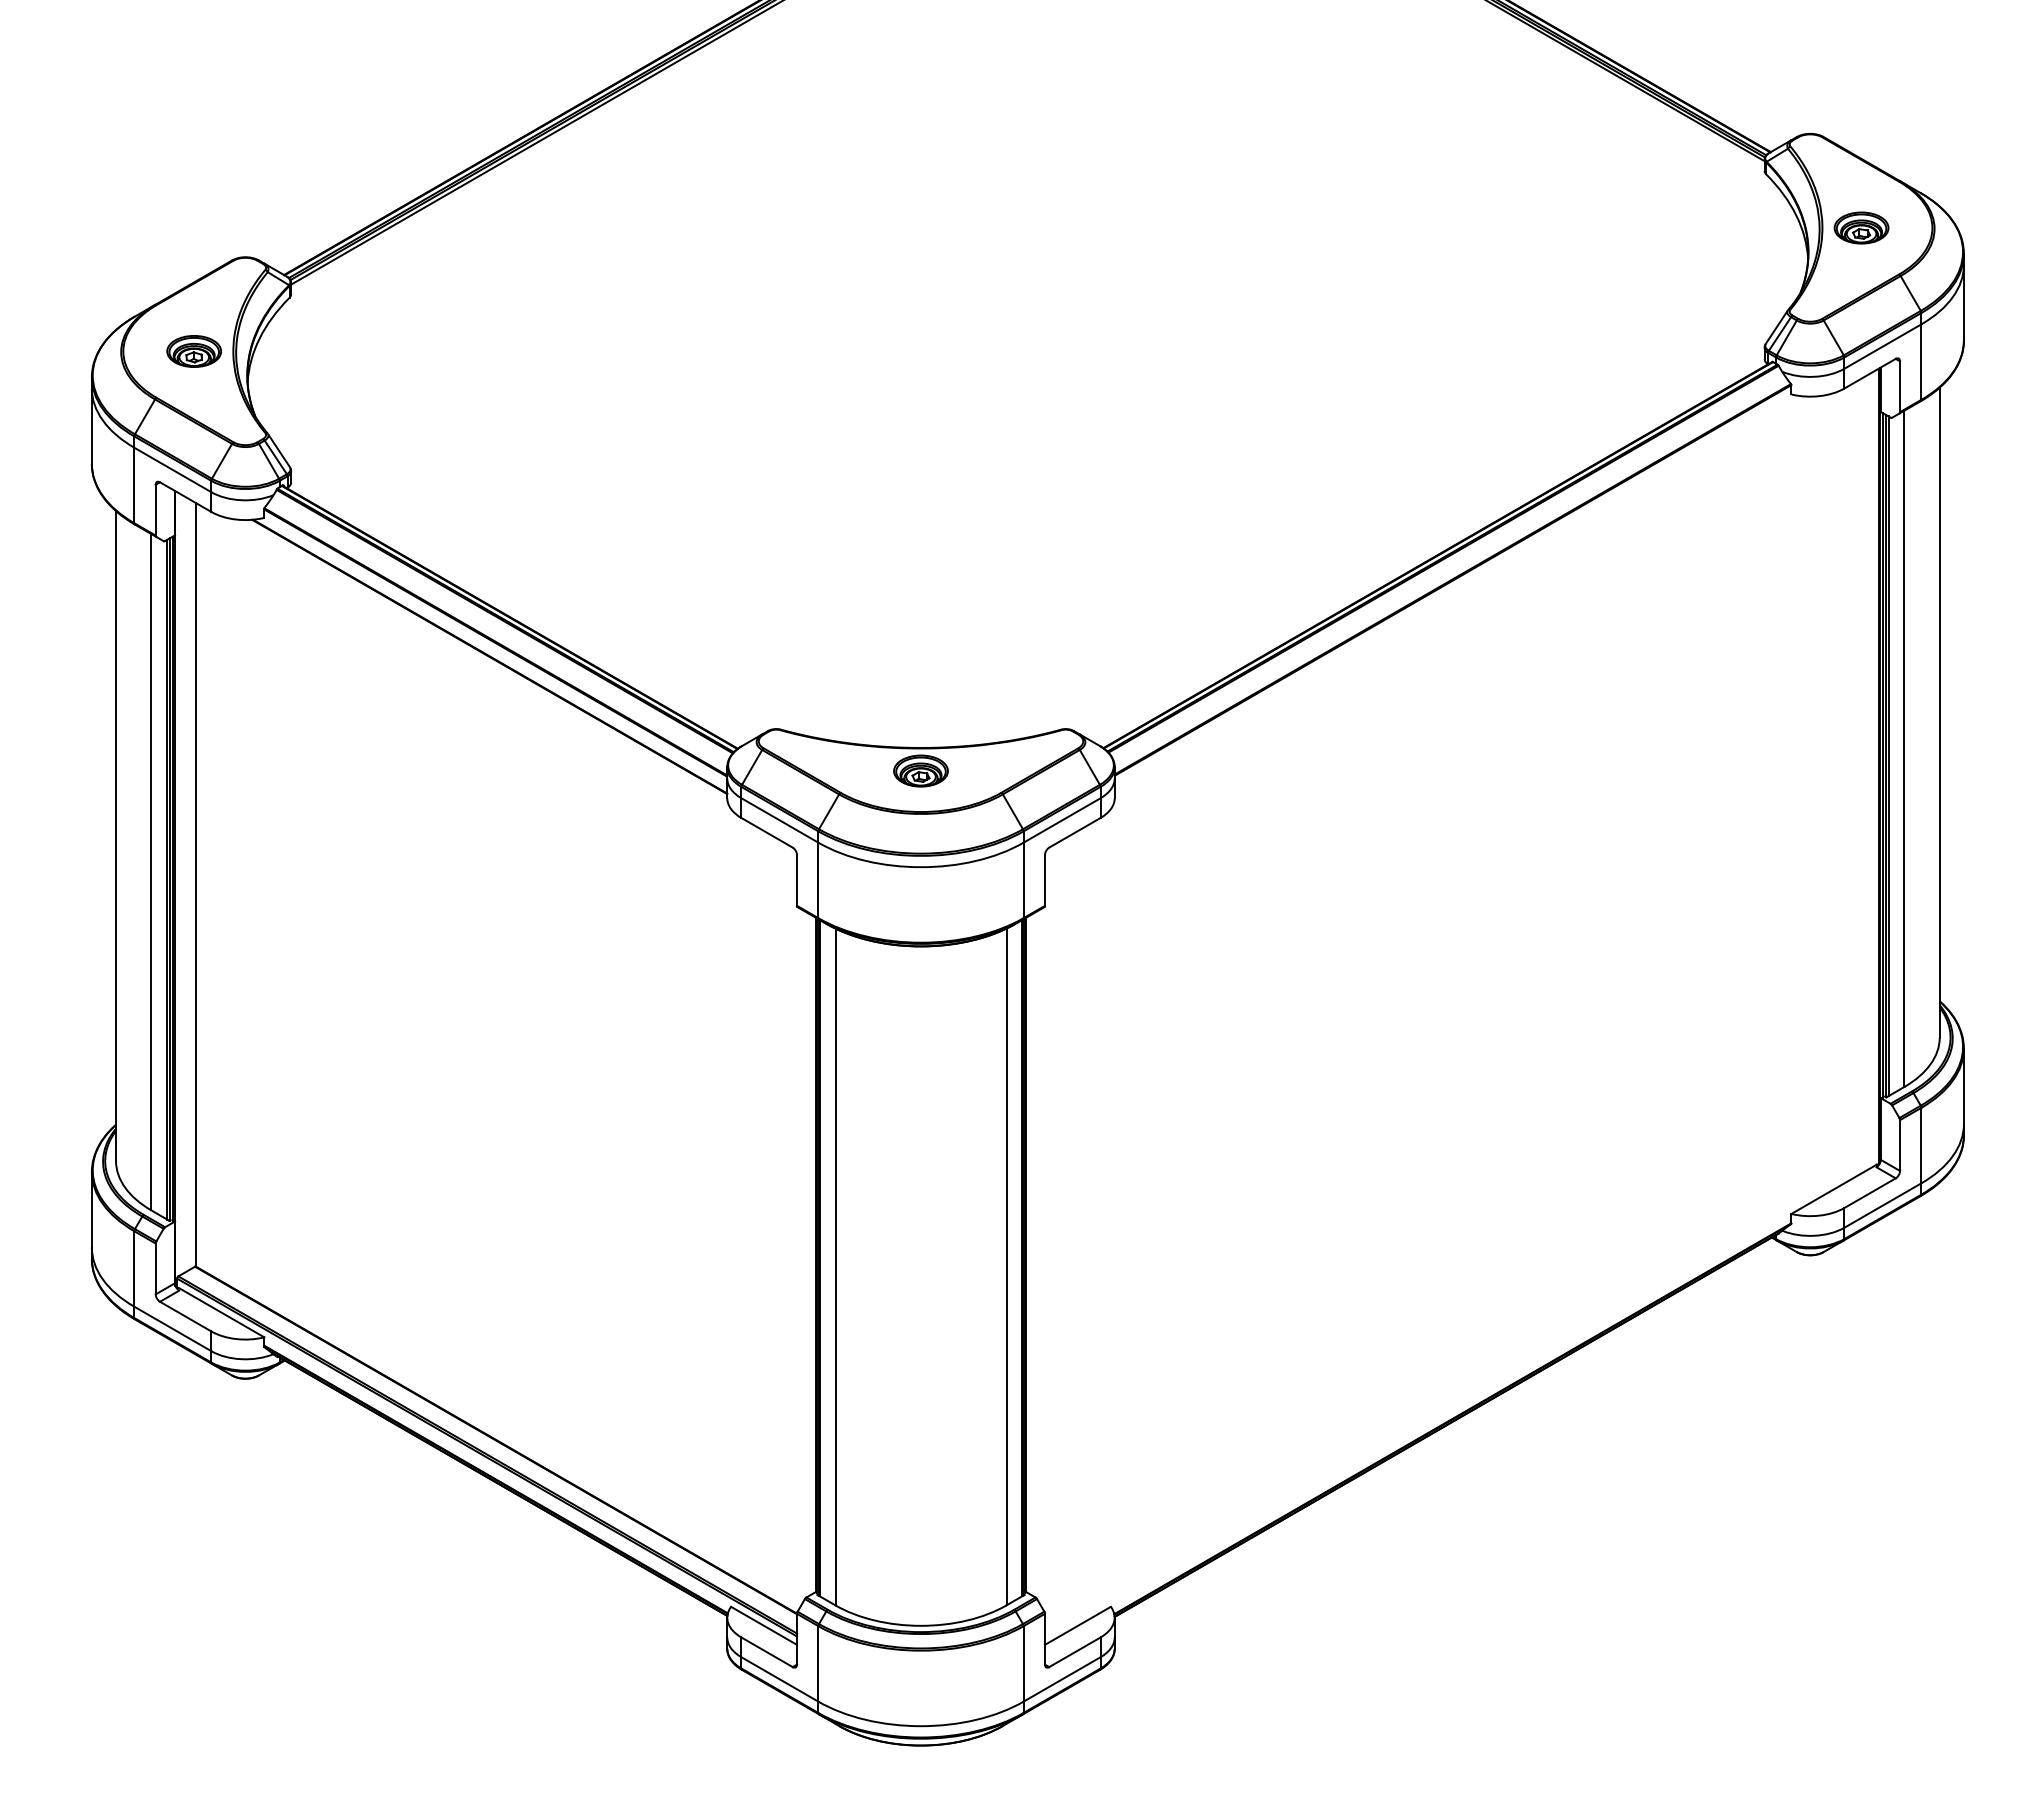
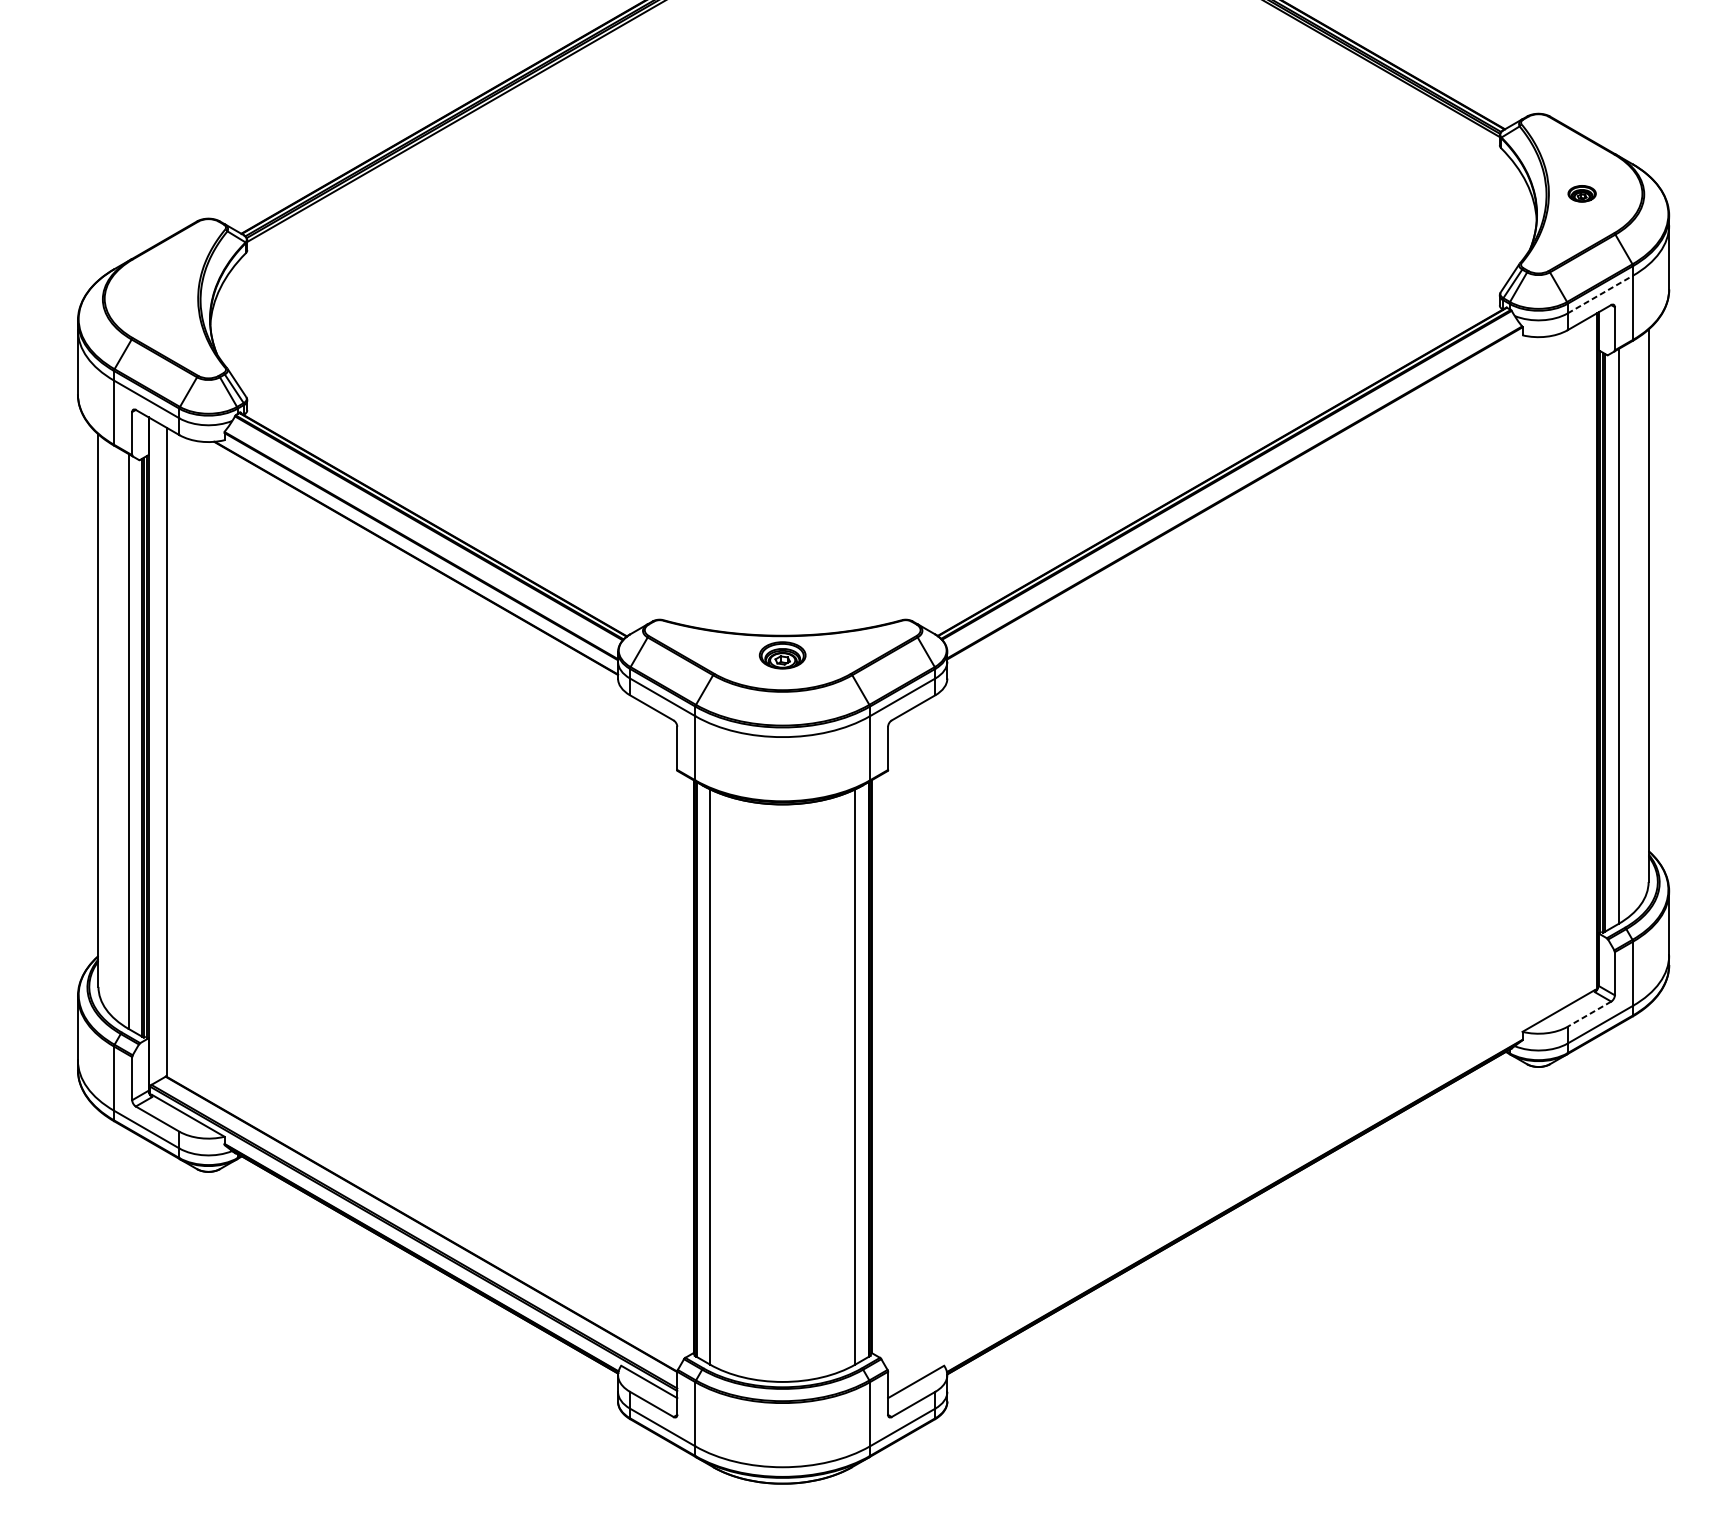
part: (1861, 227) -> (1582, 193), size x0.6
line: (1883, 346) -> (1600, 294), solid -> dashed
part: (193, 351) -> (164, 298), removed
line: (1870, 1193) -> (1589, 1014), solid -> dashed

